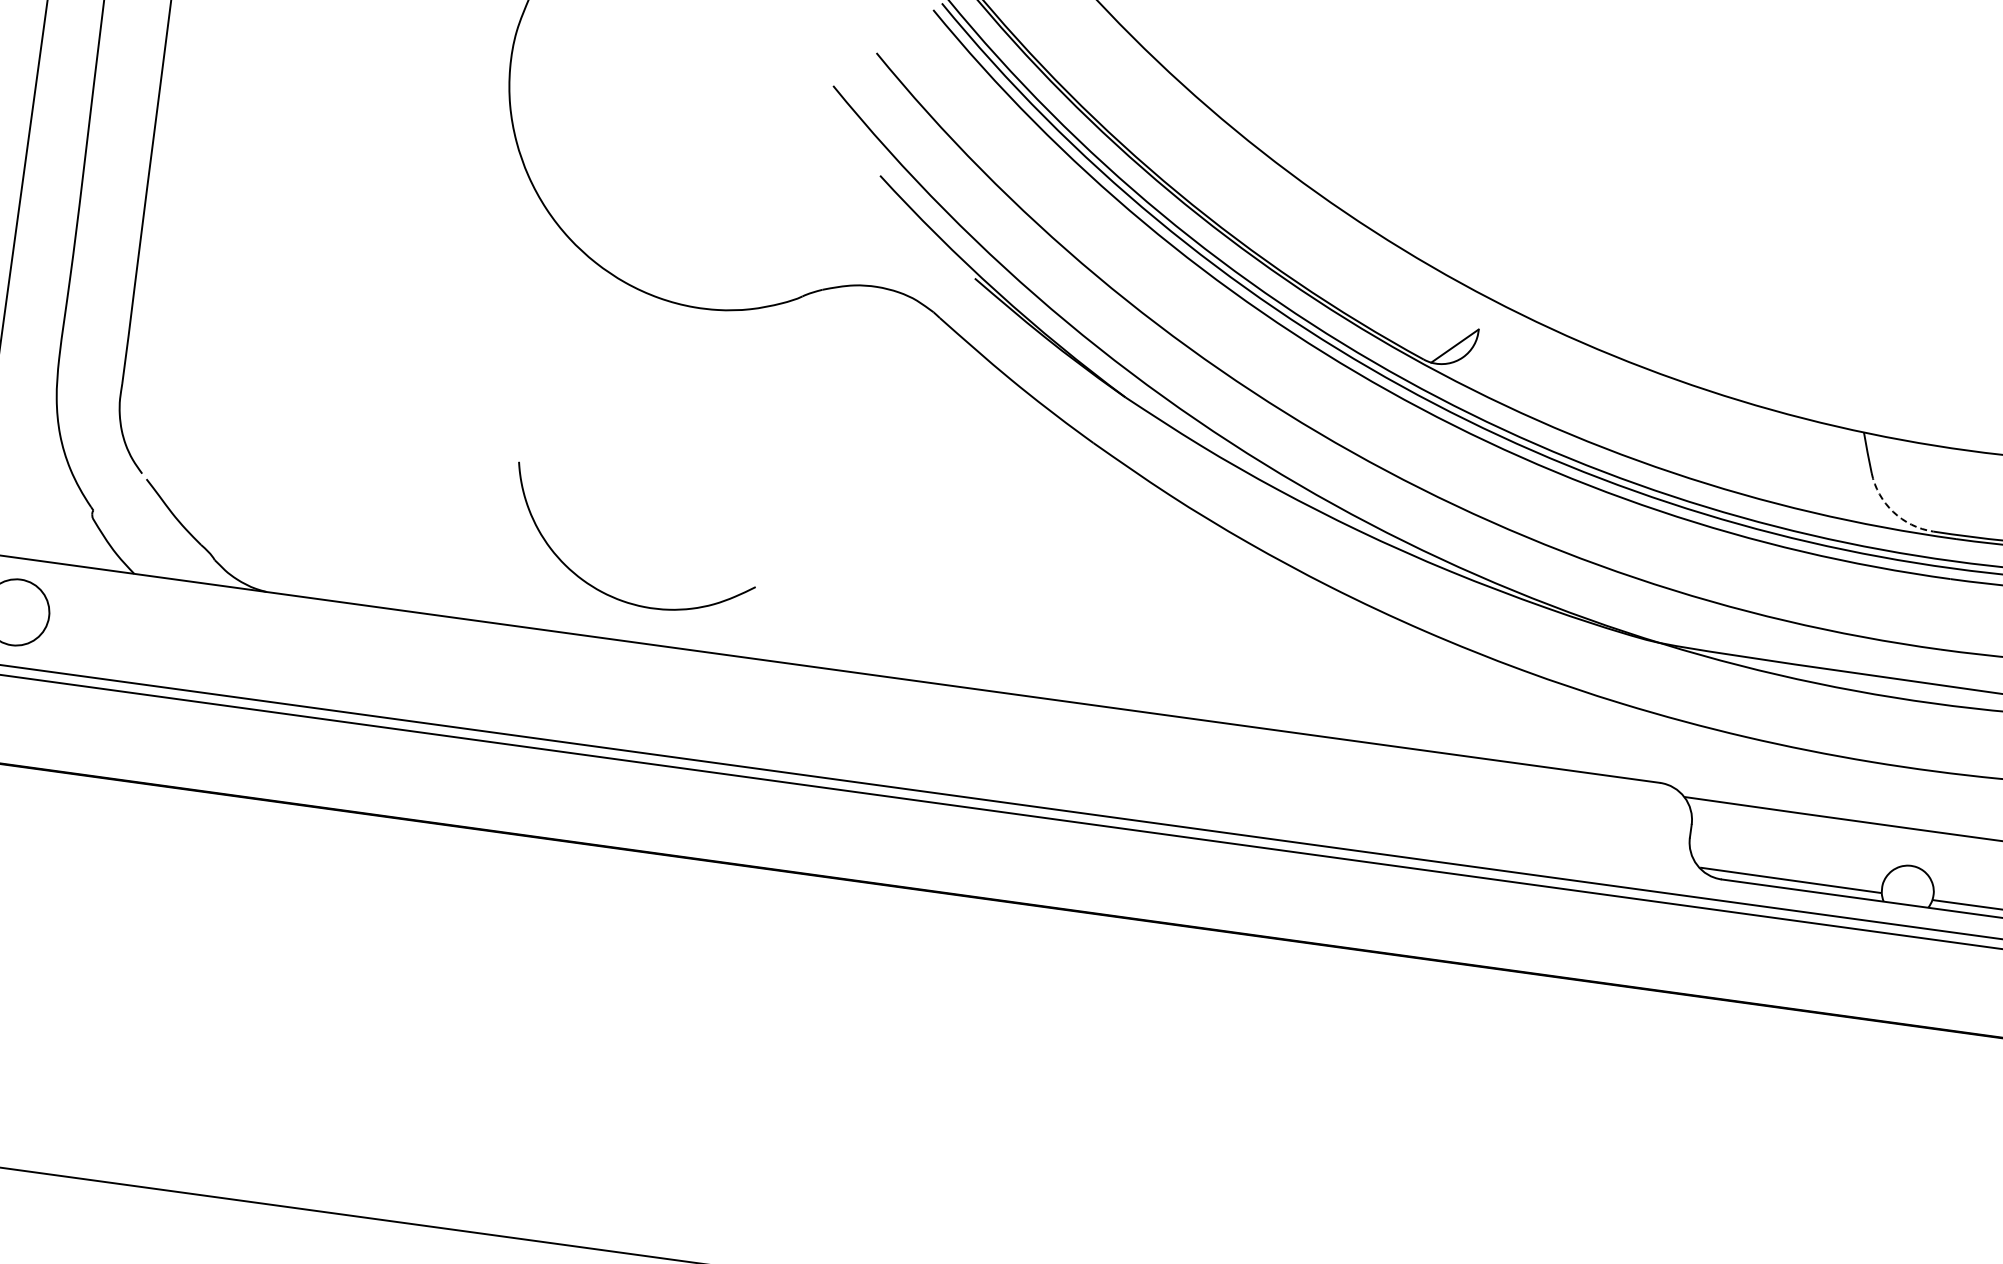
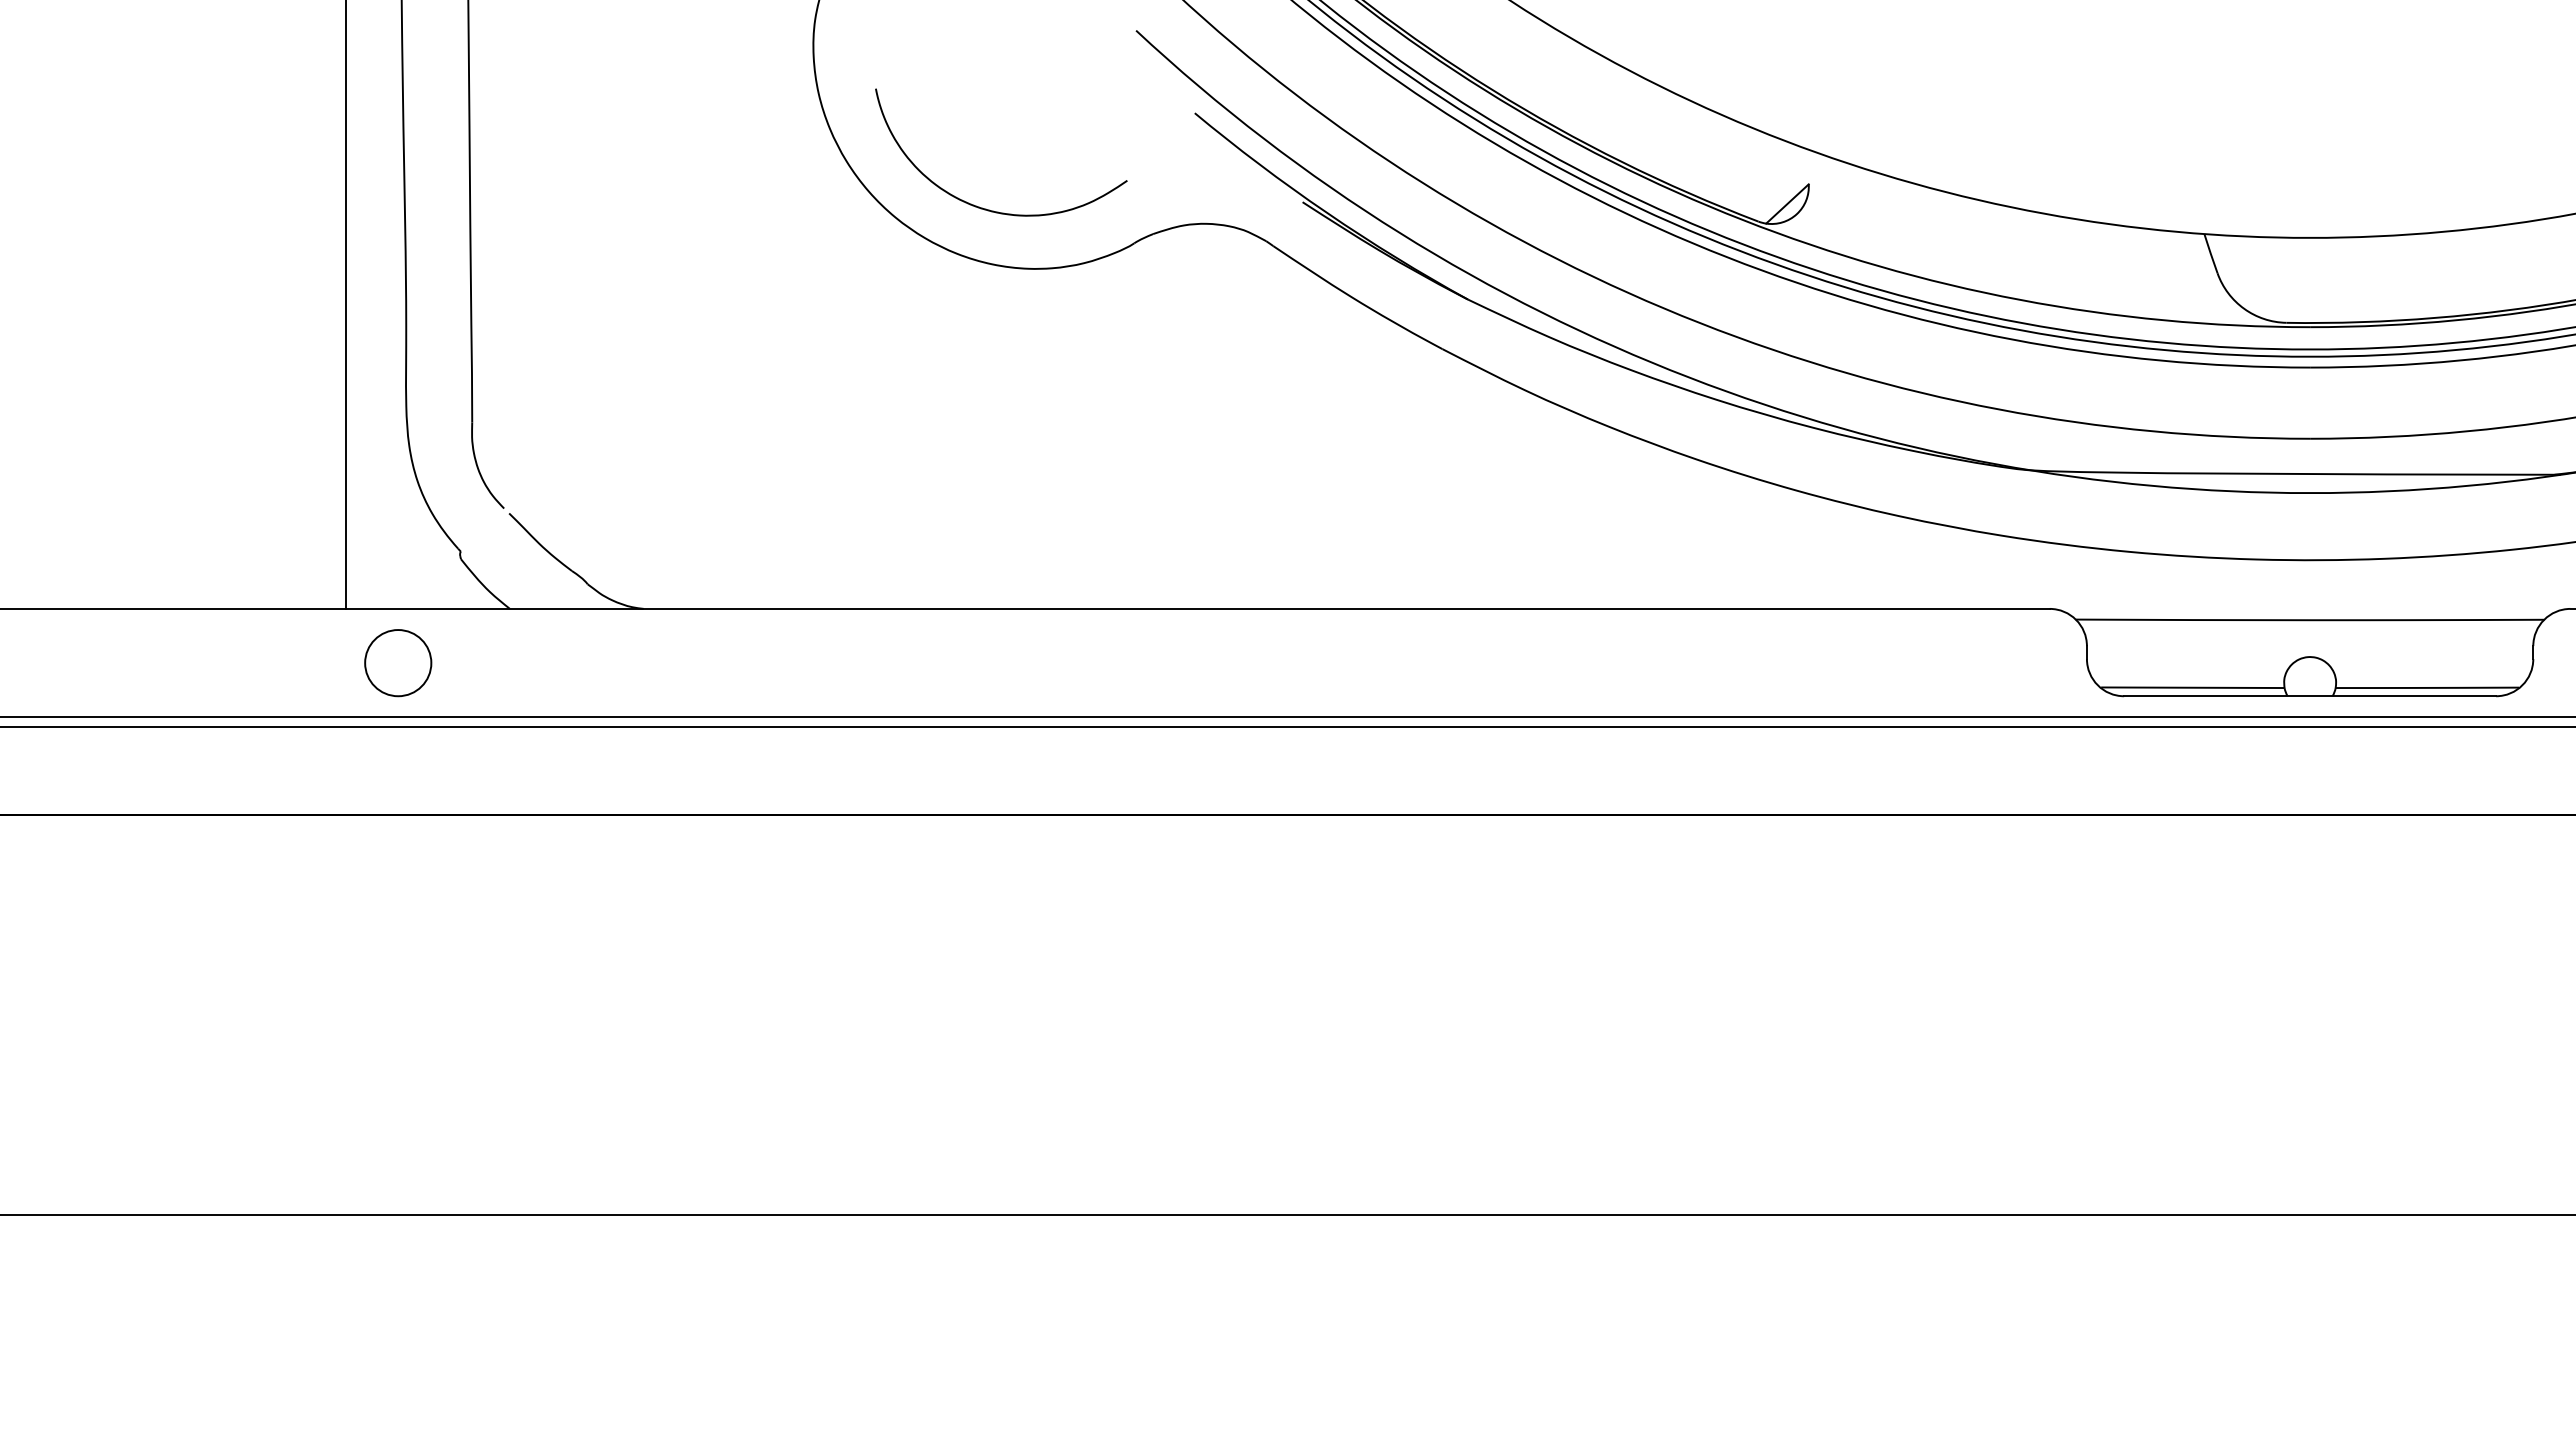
arc: (1893, 511) -> (2244, 308), dashed -> solid
curve: (612, 595) -> (986, 208), moved

